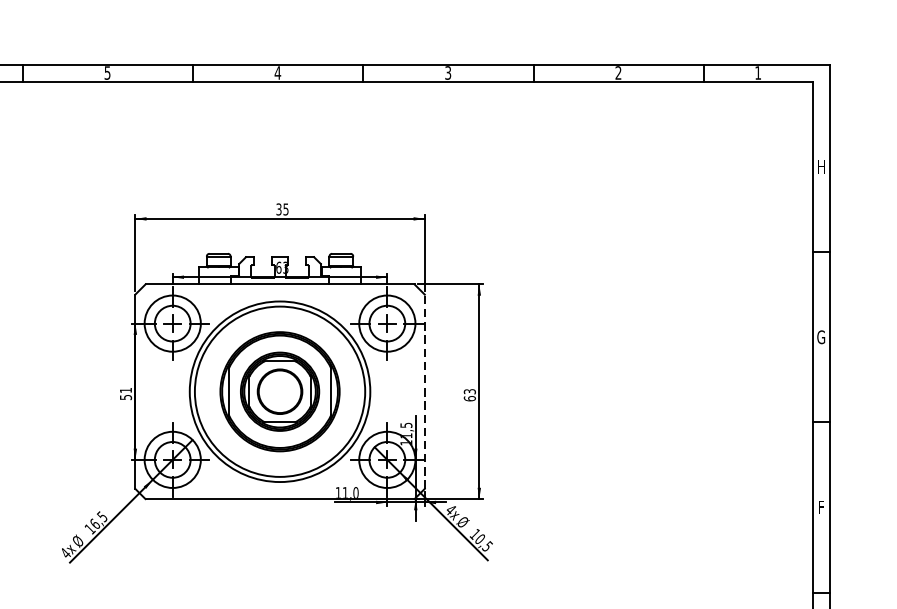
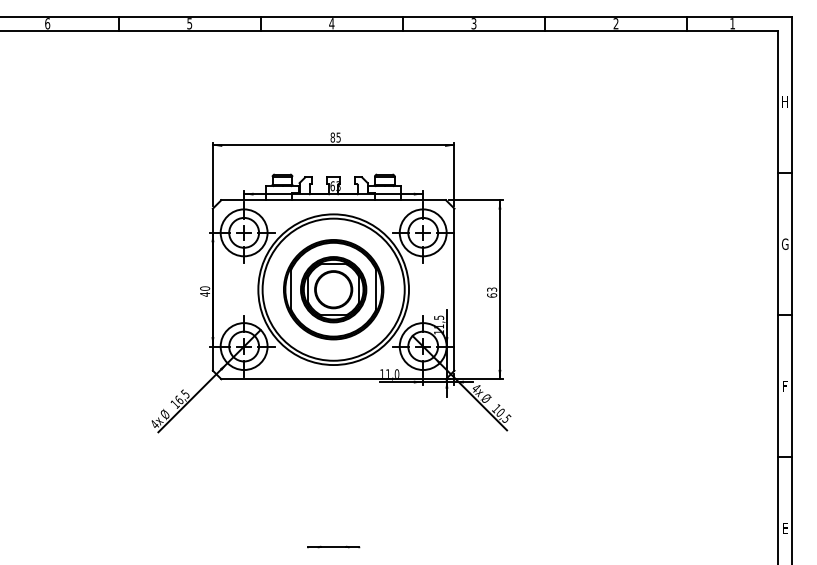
text: (278, 209) -> (332, 137), 35 -> 85
line: (424, 391) -> (454, 289), dashed -> solid
text: (126, 393) -> (205, 291), 51 -> 40

